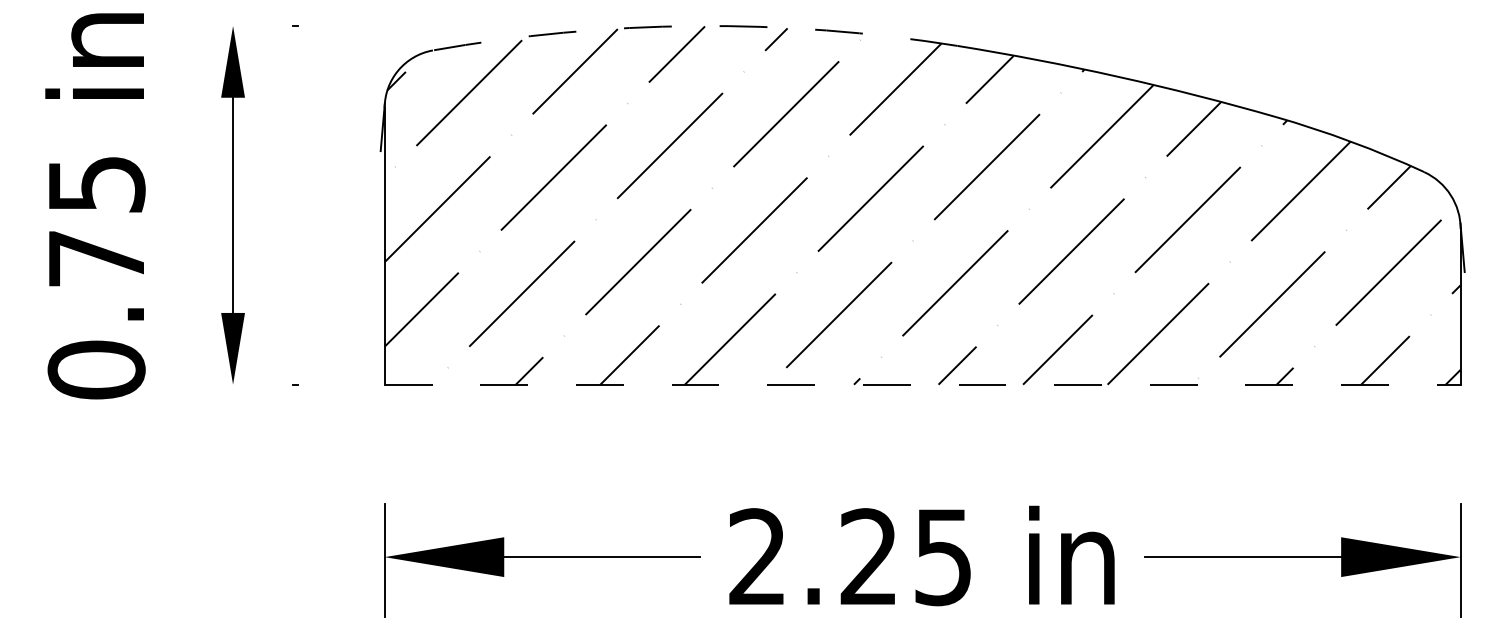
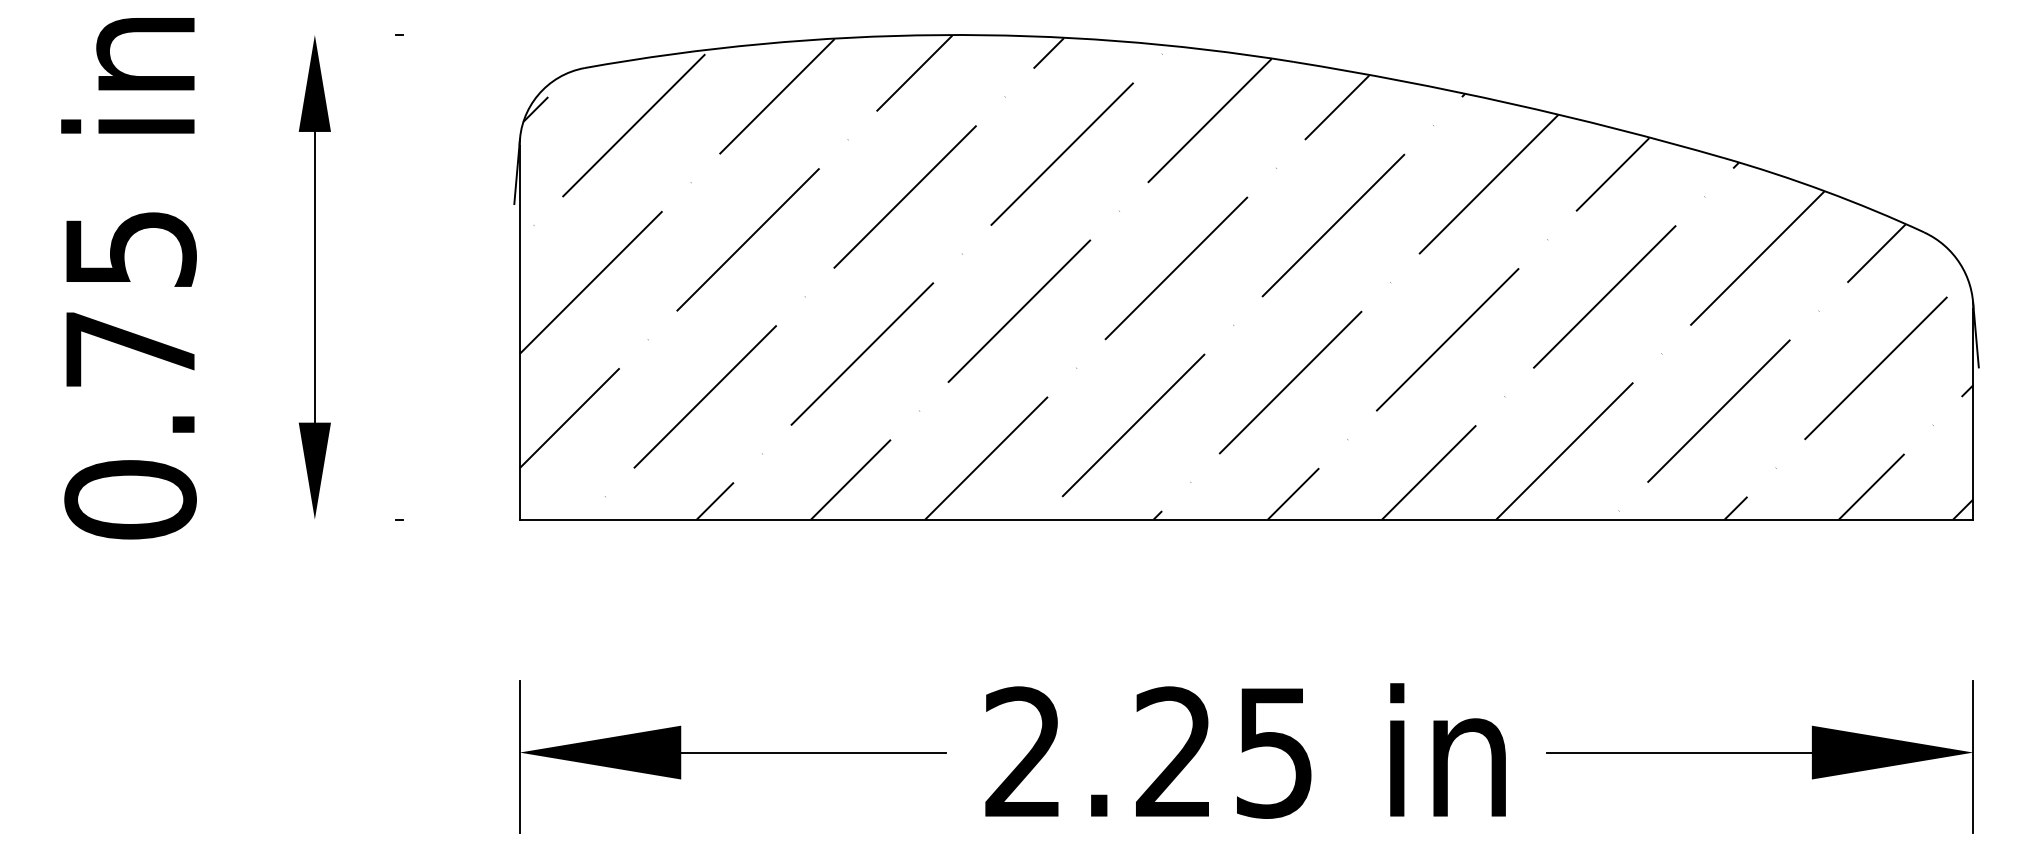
arc: (695, 26) -> (939, 35), dashed -> solid
line: (923, 384) -> (1247, 519), dashed -> solid

